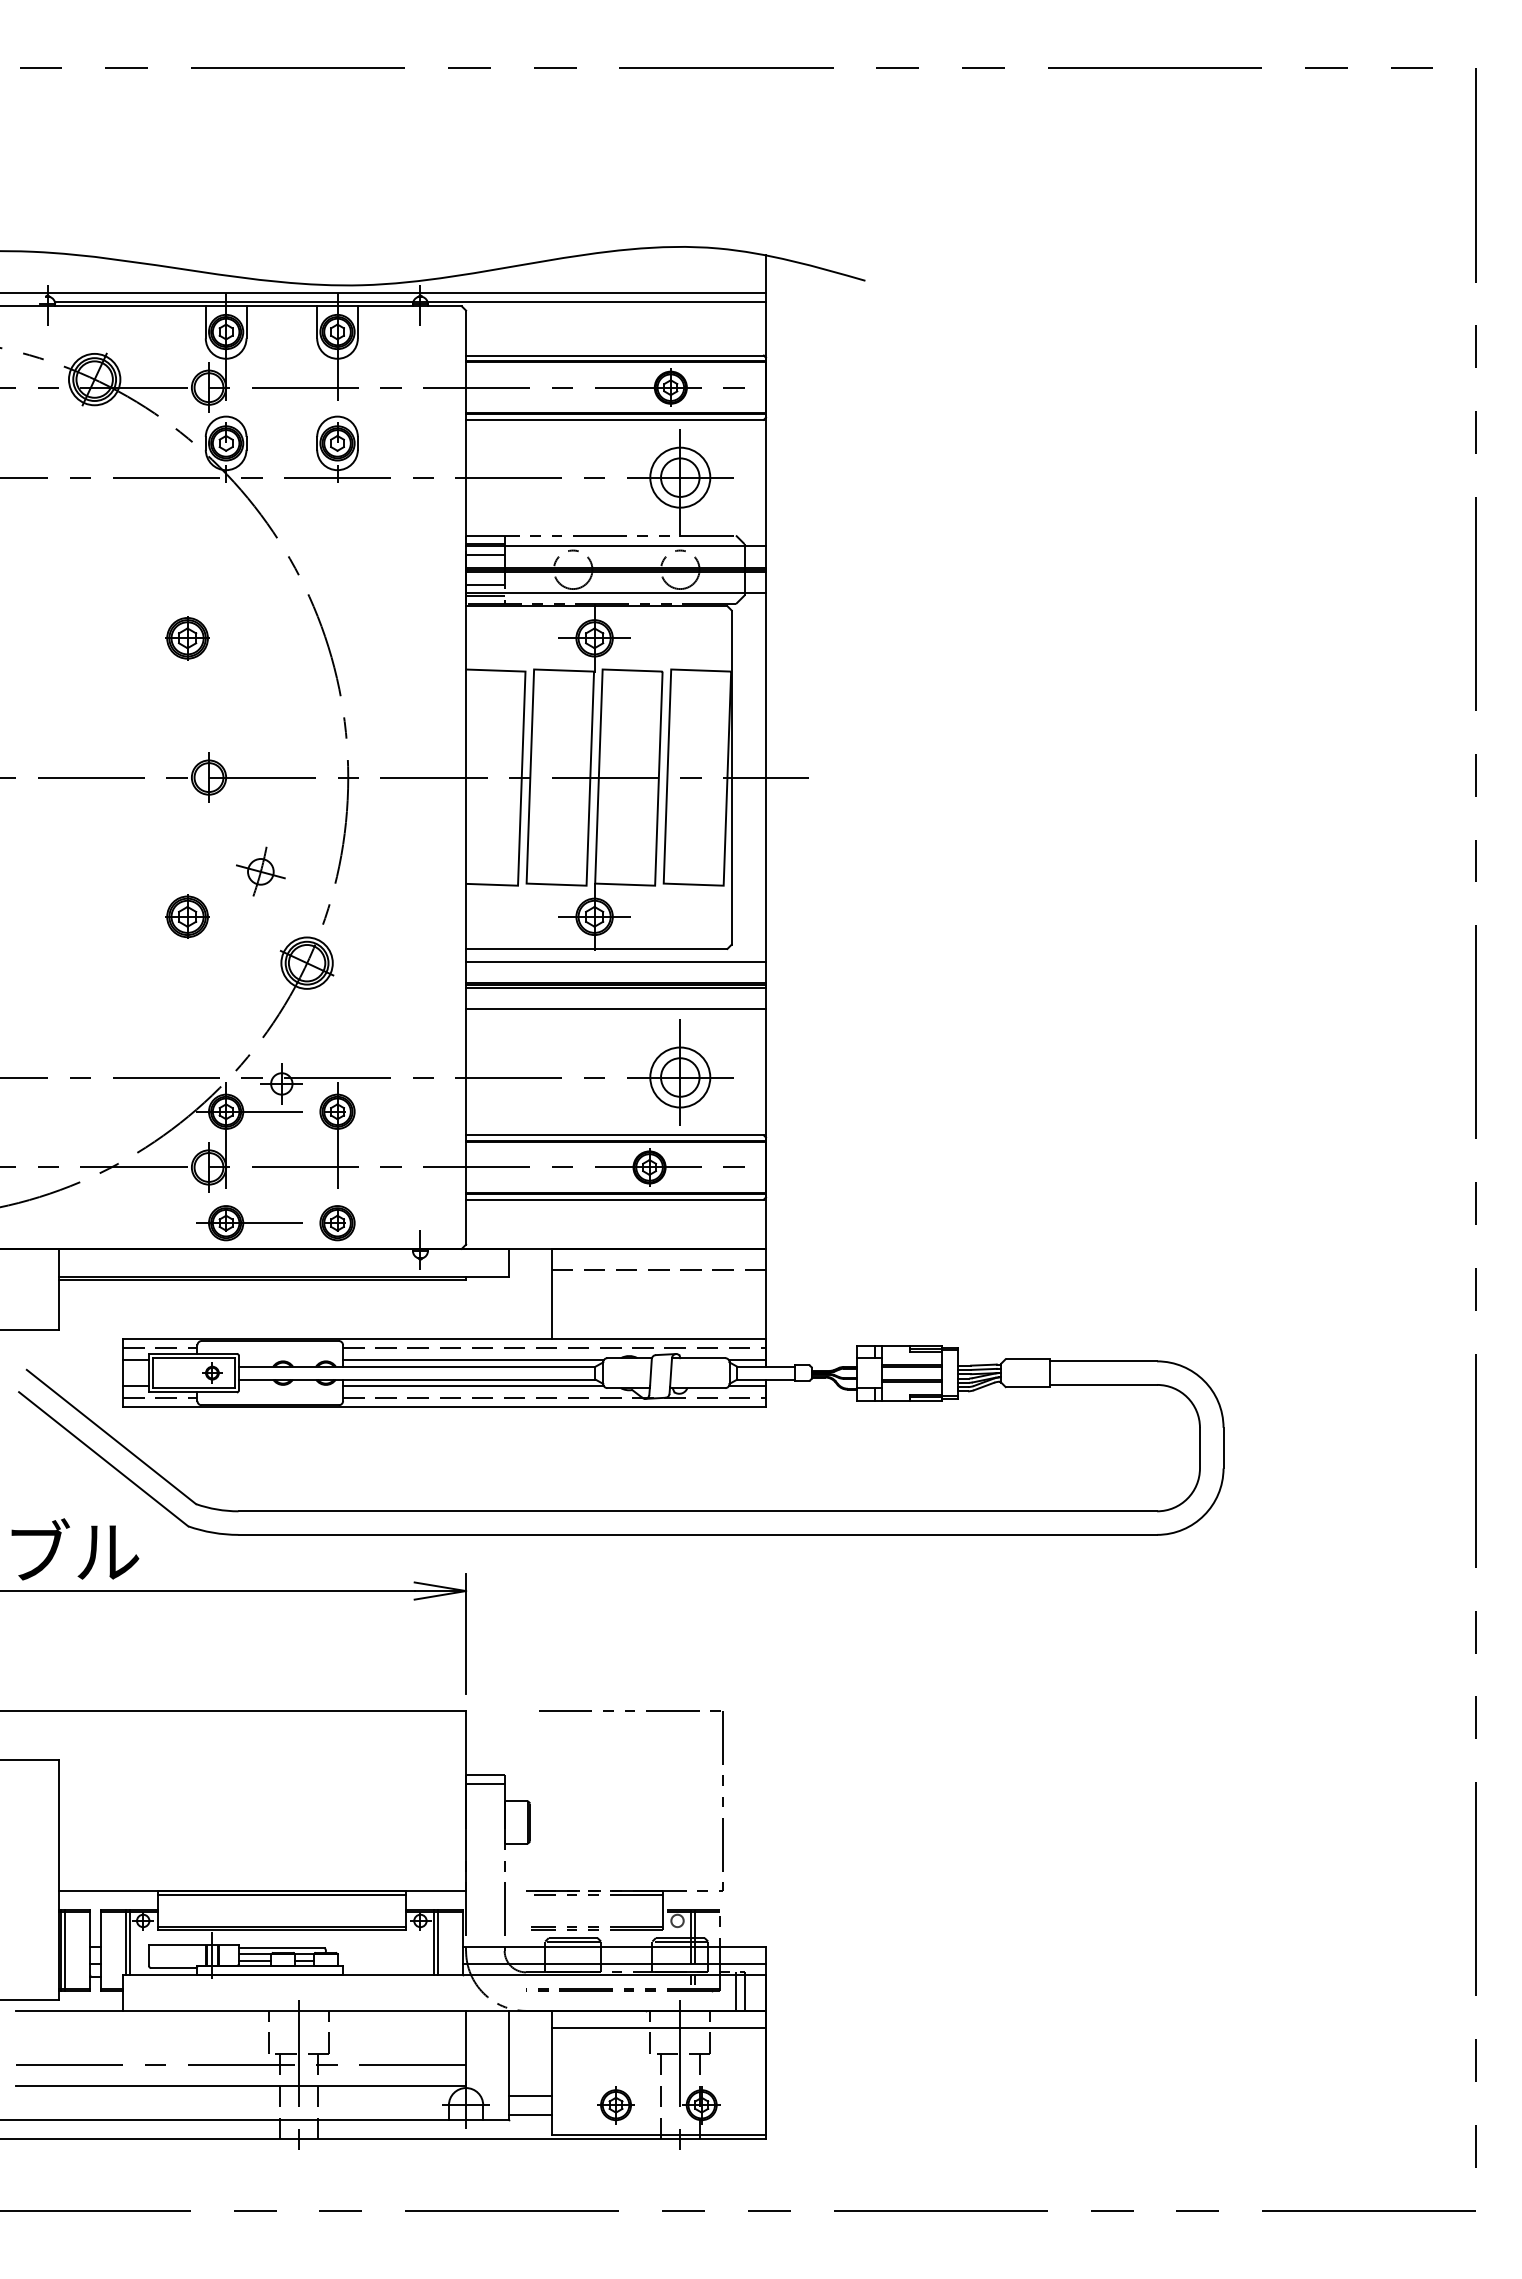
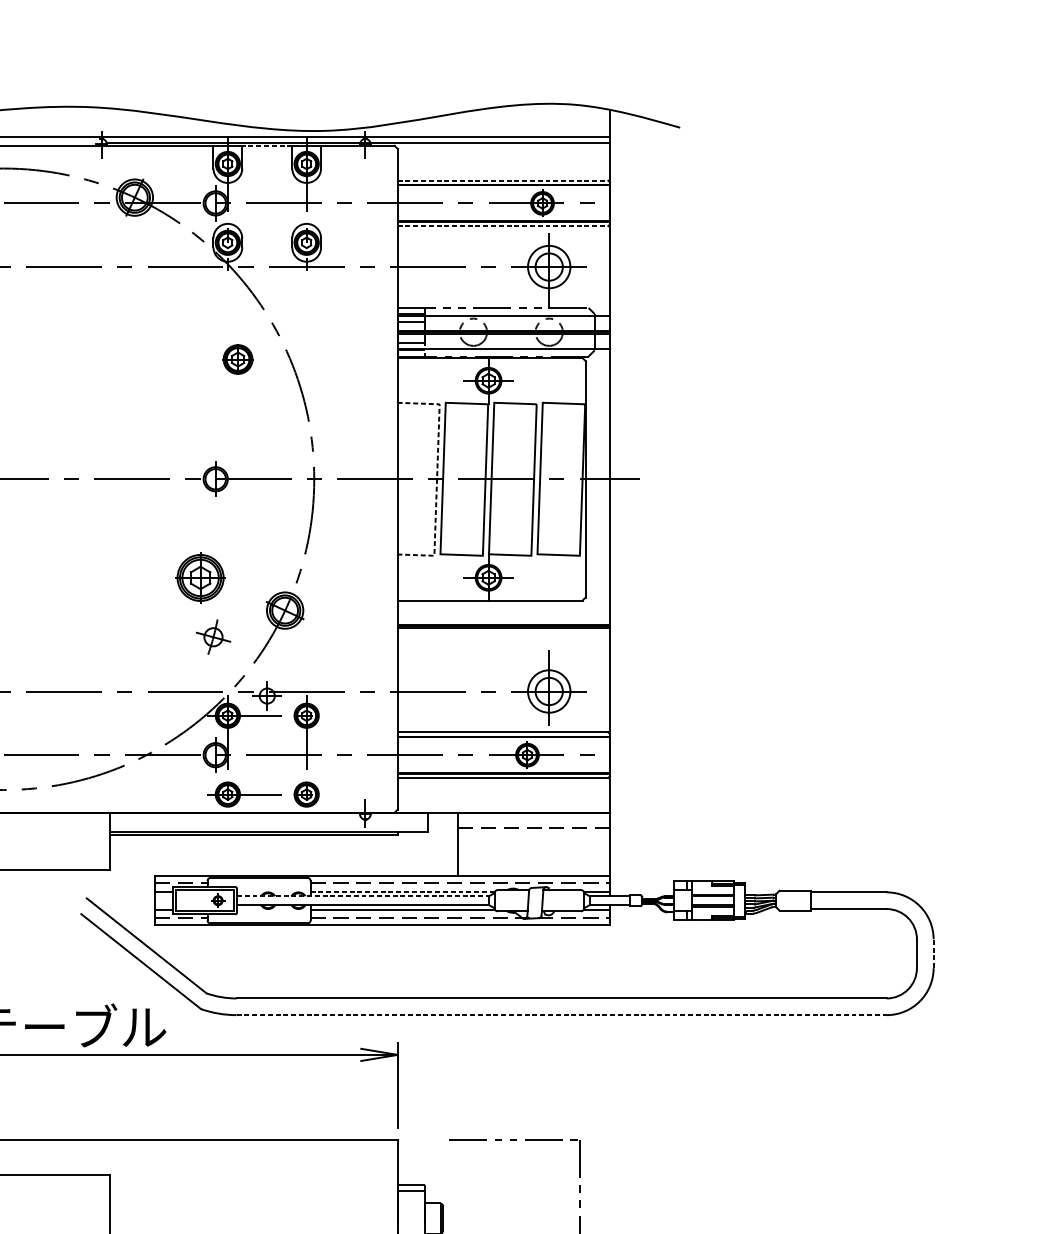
line: (281, 306) -> (267, 145), solid -> dashed
line: (614, 355) -> (502, 180), solid -> dashed
line: (614, 419) -> (502, 225), solid -> dashed
part: (187, 638) -> (238, 359), moved
line: (521, 775) -> (436, 477), solid -> dashed
part: (260, 871) -> (213, 637), moved
part: (187, 916) -> (200, 577), size x1.6
line: (615, 961) -> (503, 609), removed
line: (615, 1008) -> (503, 642), removed
line: (473, 1360) -> (402, 891), solid -> dashed
line: (417, 1366) -> (363, 895), solid -> dashed
line: (1223, 1447) -> (933, 953), solid -> dashed
line: (698, 1534) -> (562, 1014), solid -> dashed

